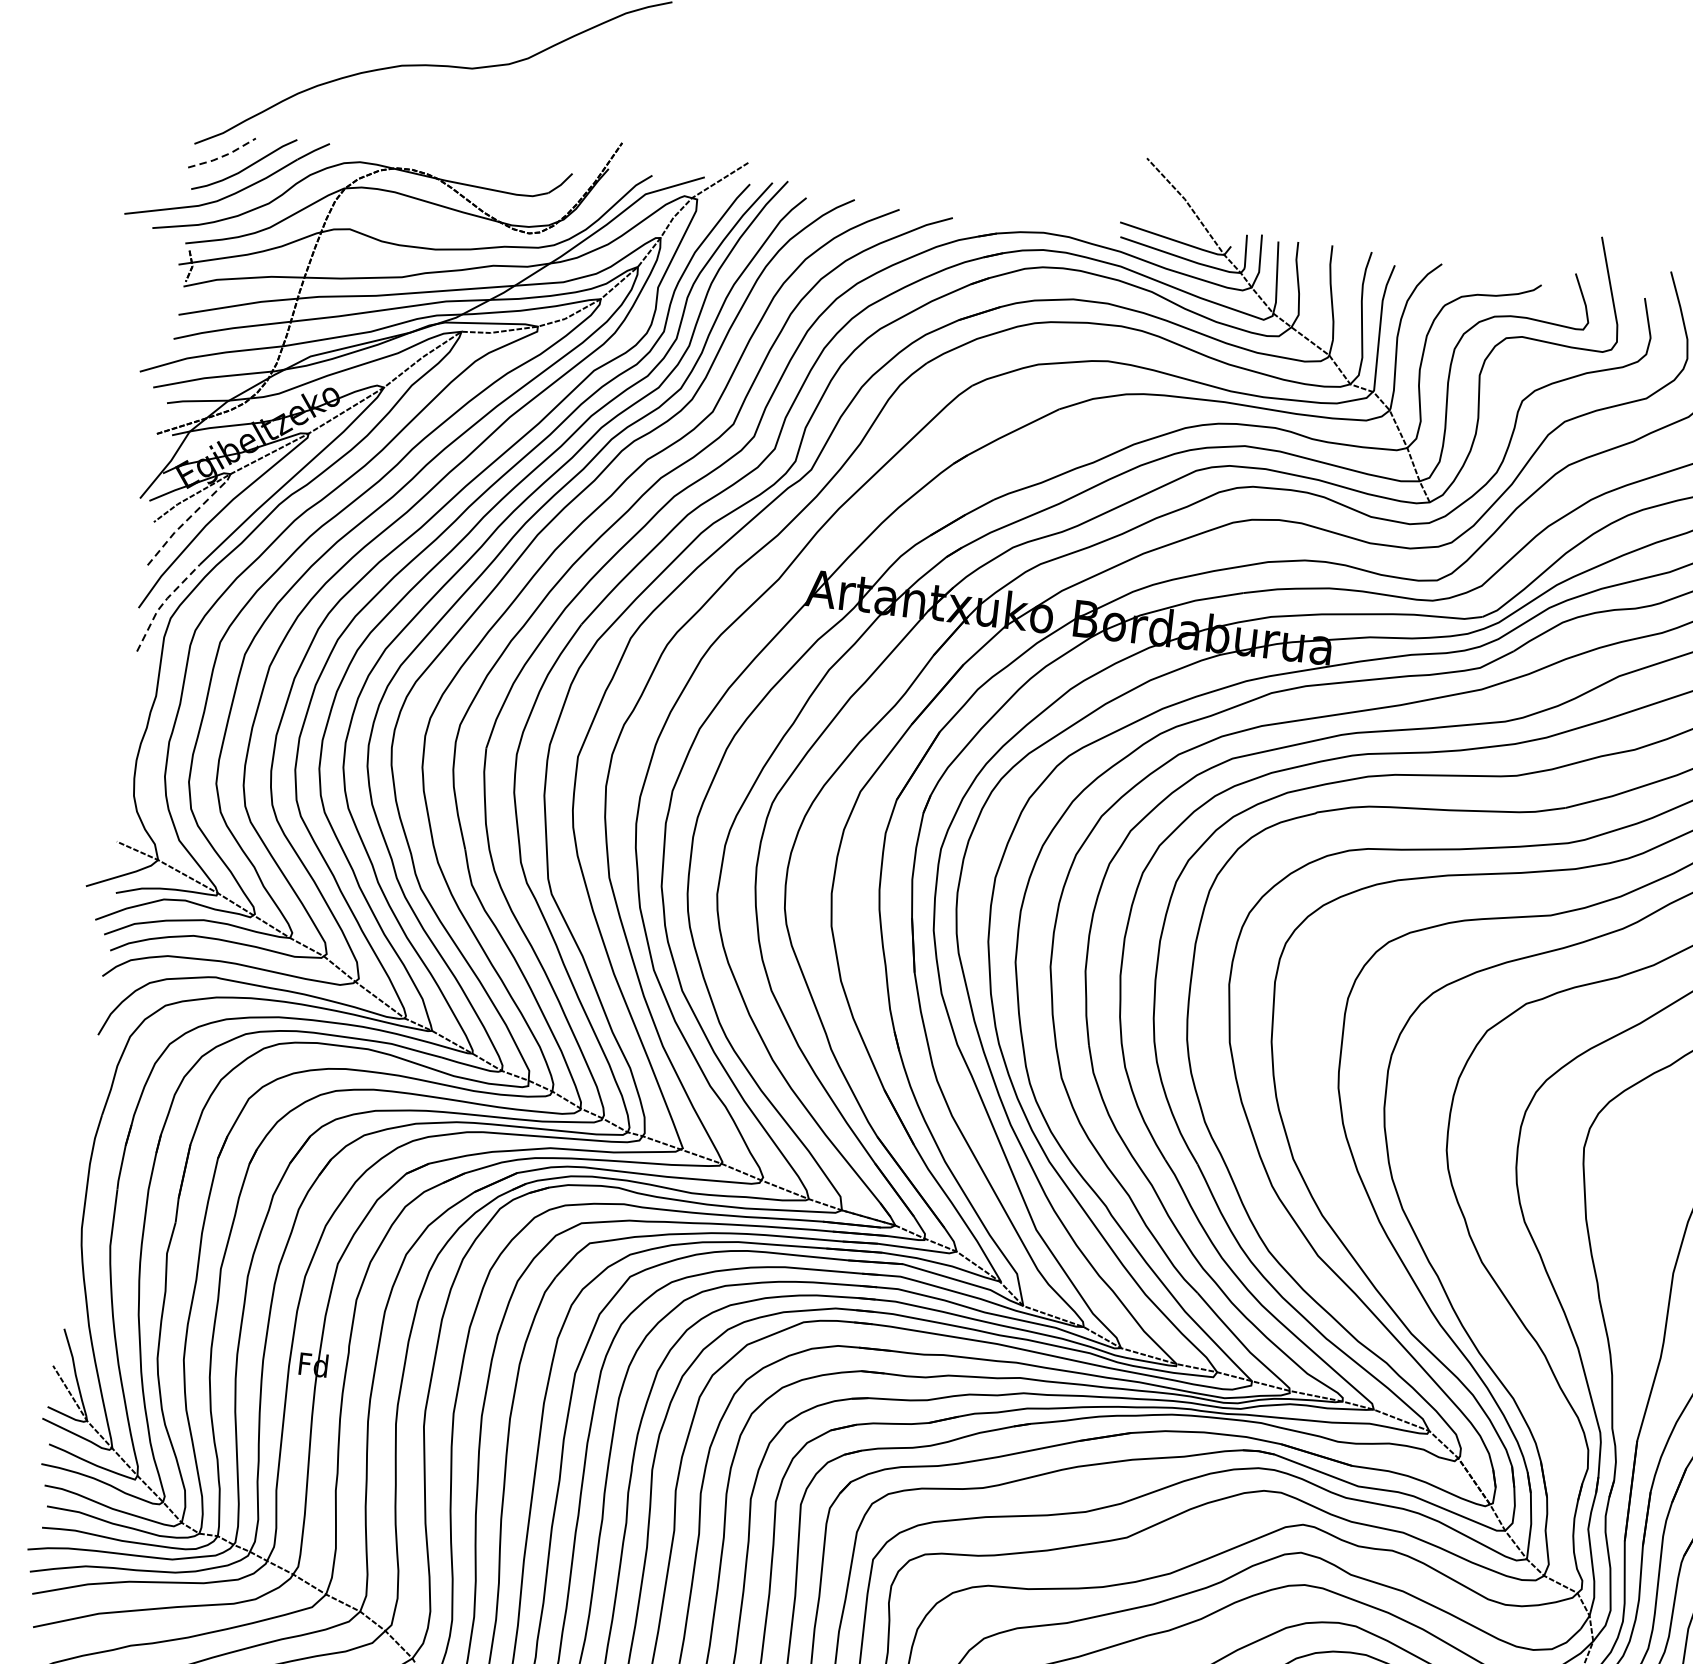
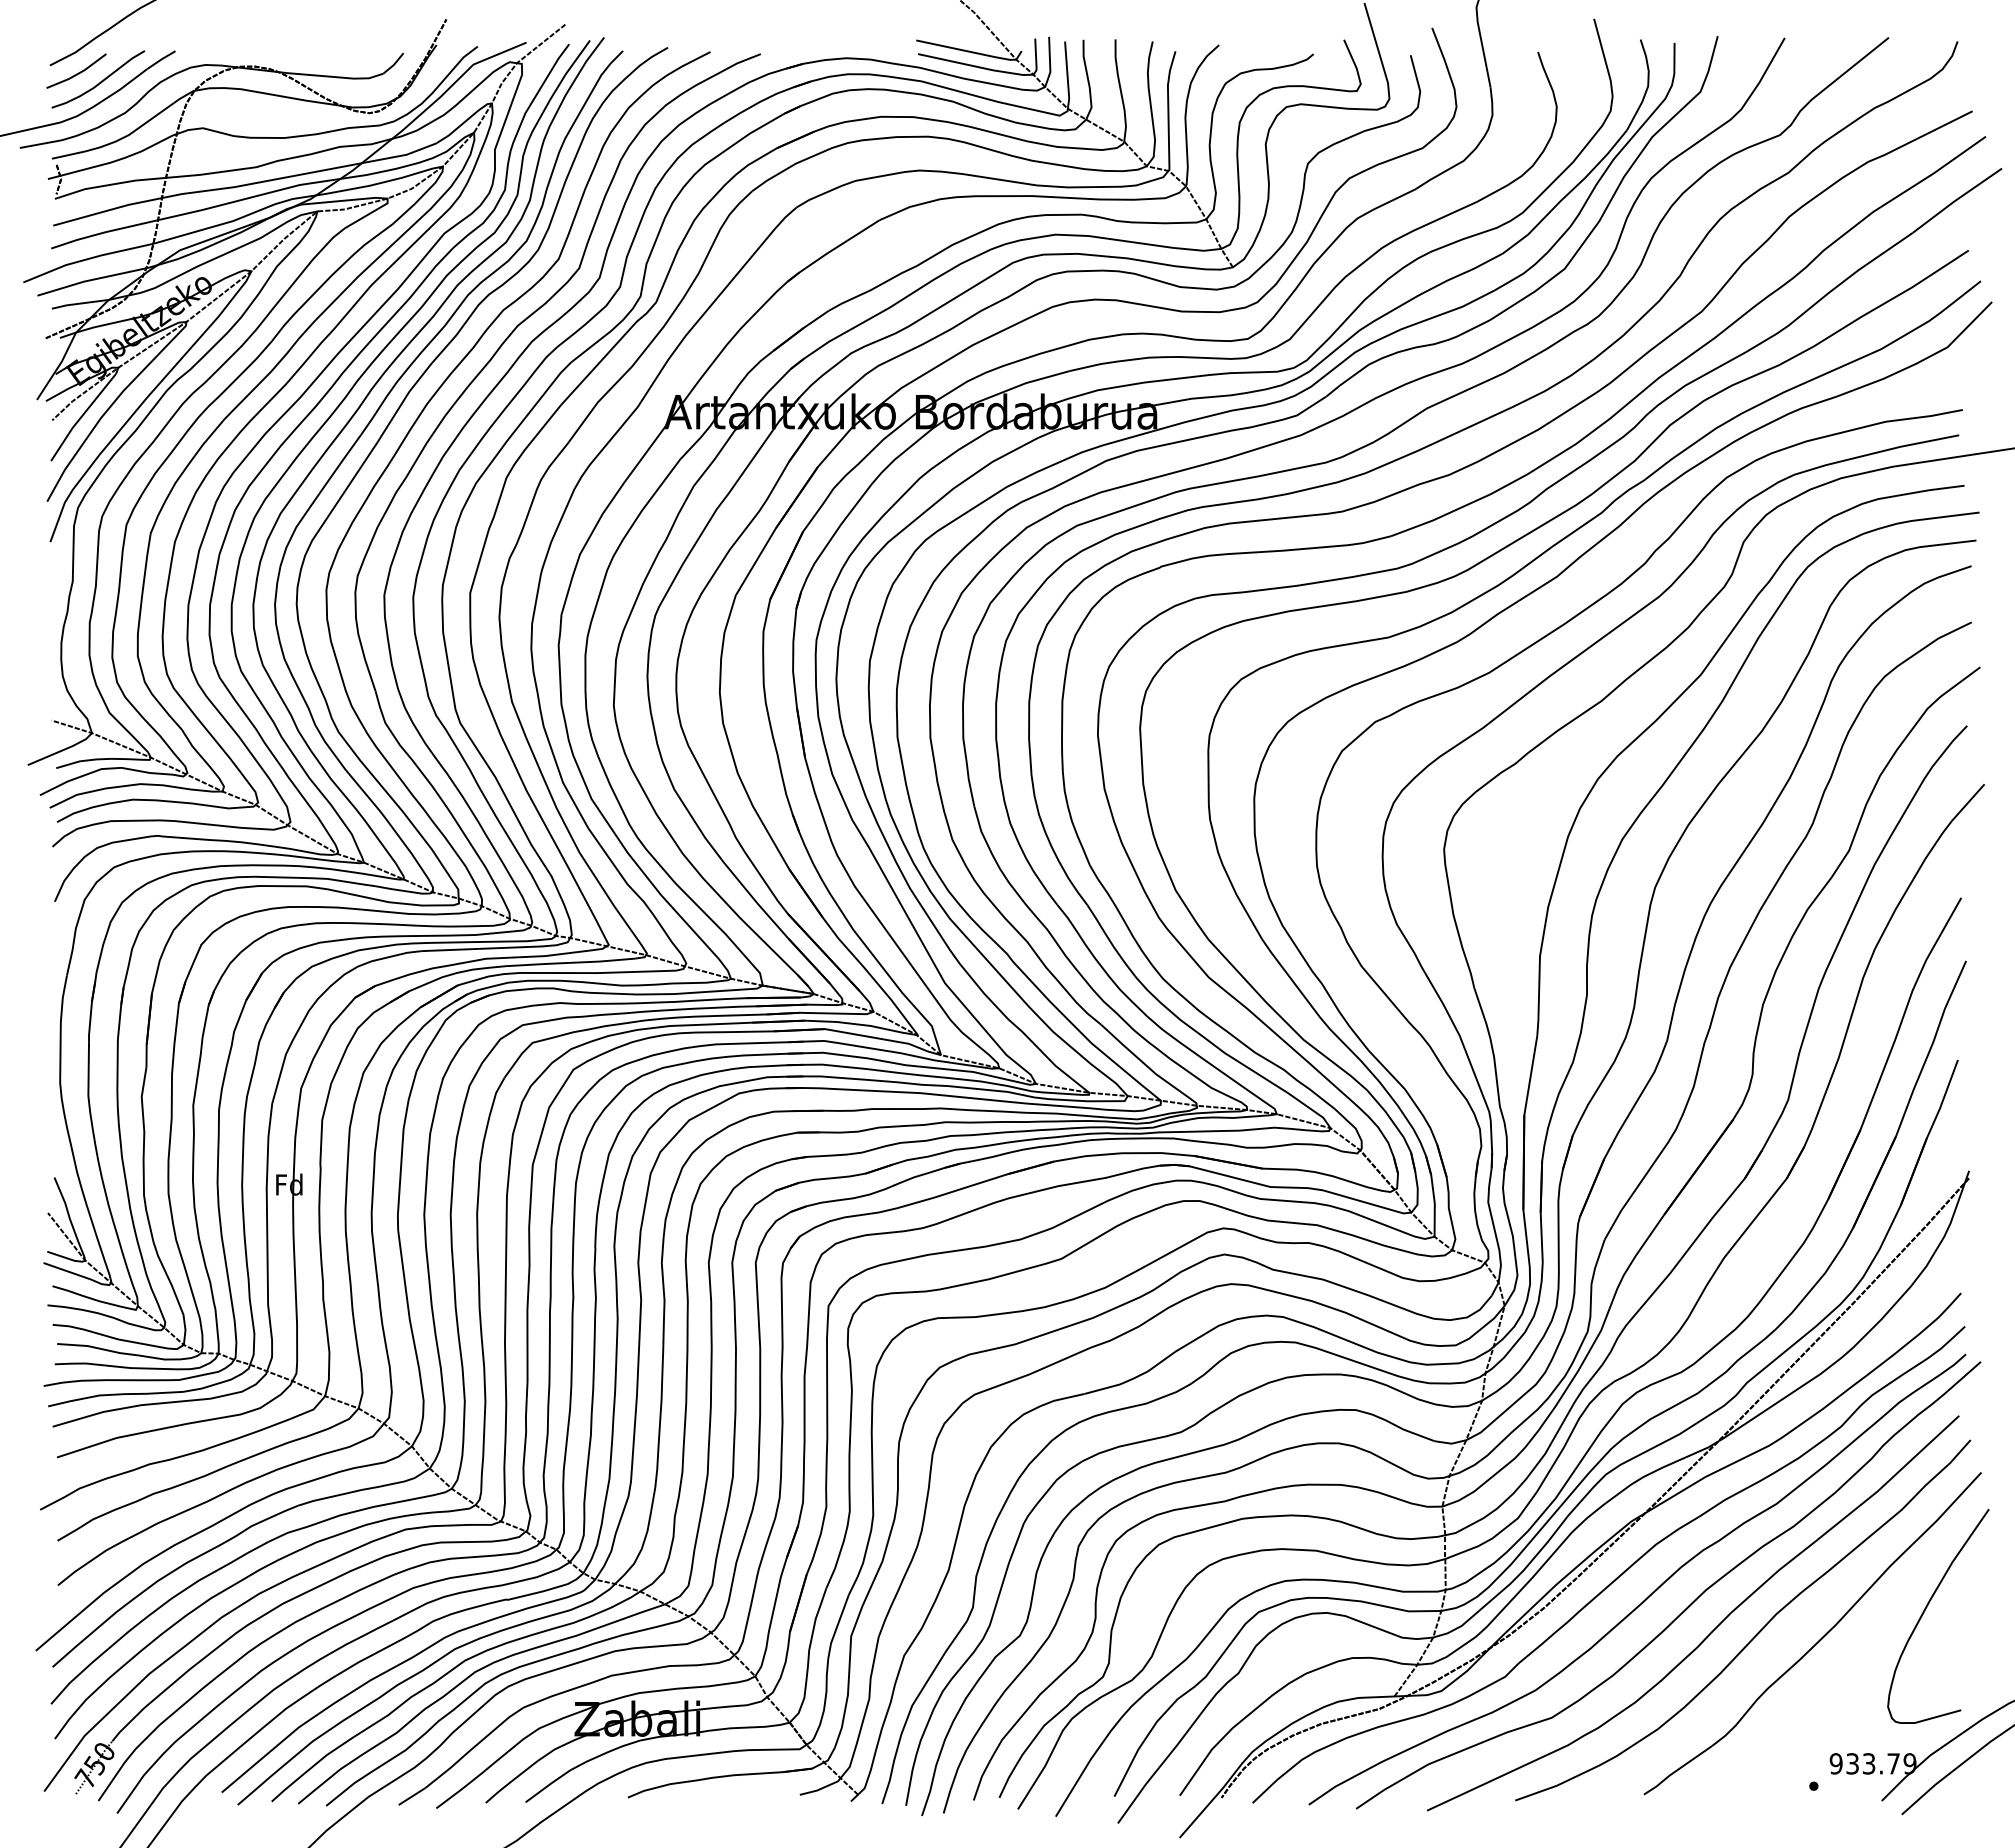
line: (223, 155) -> (78, 73), dashed -> solid
line: (185, 521) -> (81, 416), dashed -> solid
line: (163, 604) -> (69, 495), dashed -> solid

